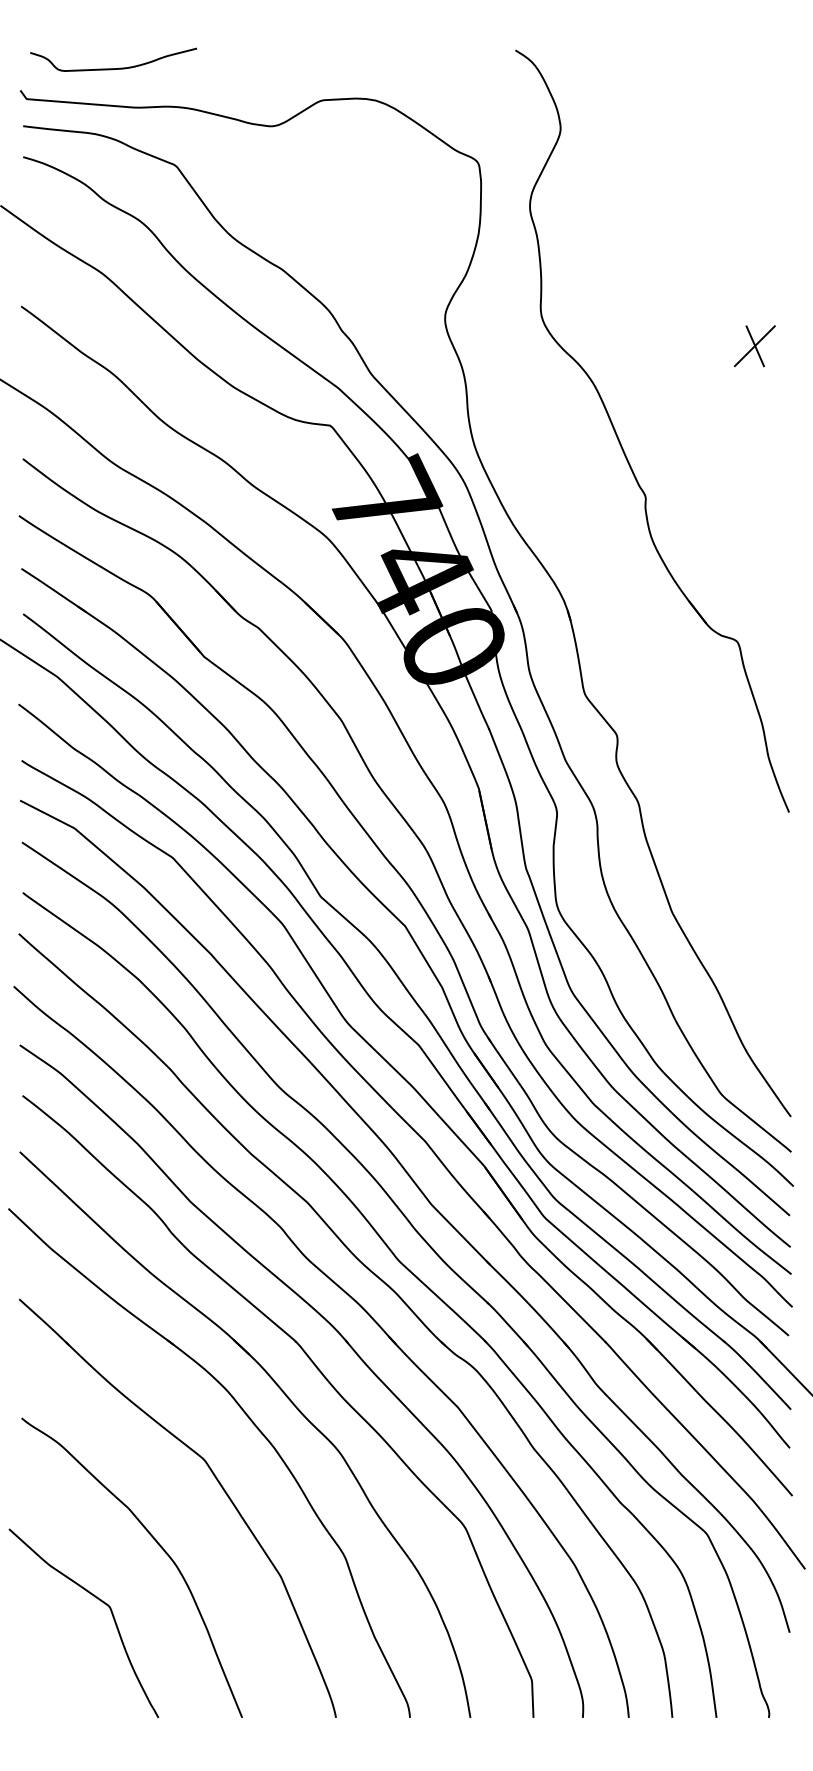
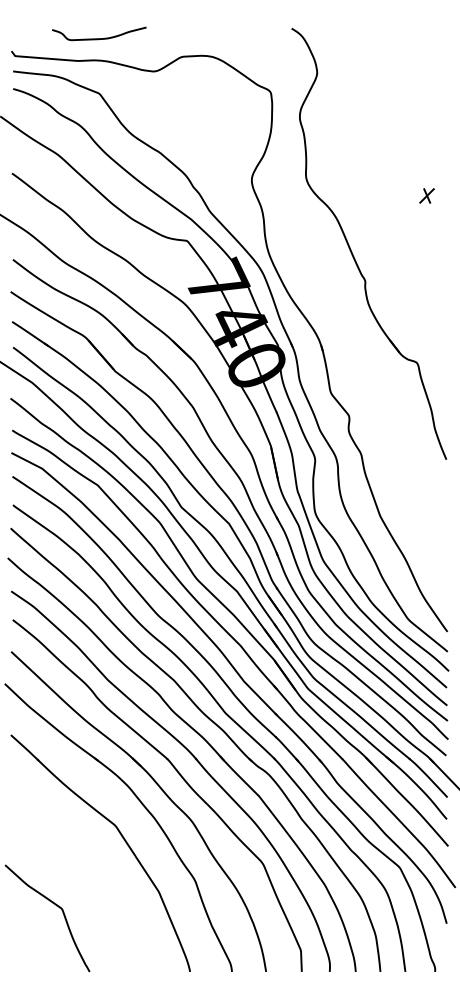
curve: (113, 67) -> (99, 38), moved
part: (753, 345) -> (426, 195), size x0.6
curve: (154, 1542) -> (87, 872), removed

